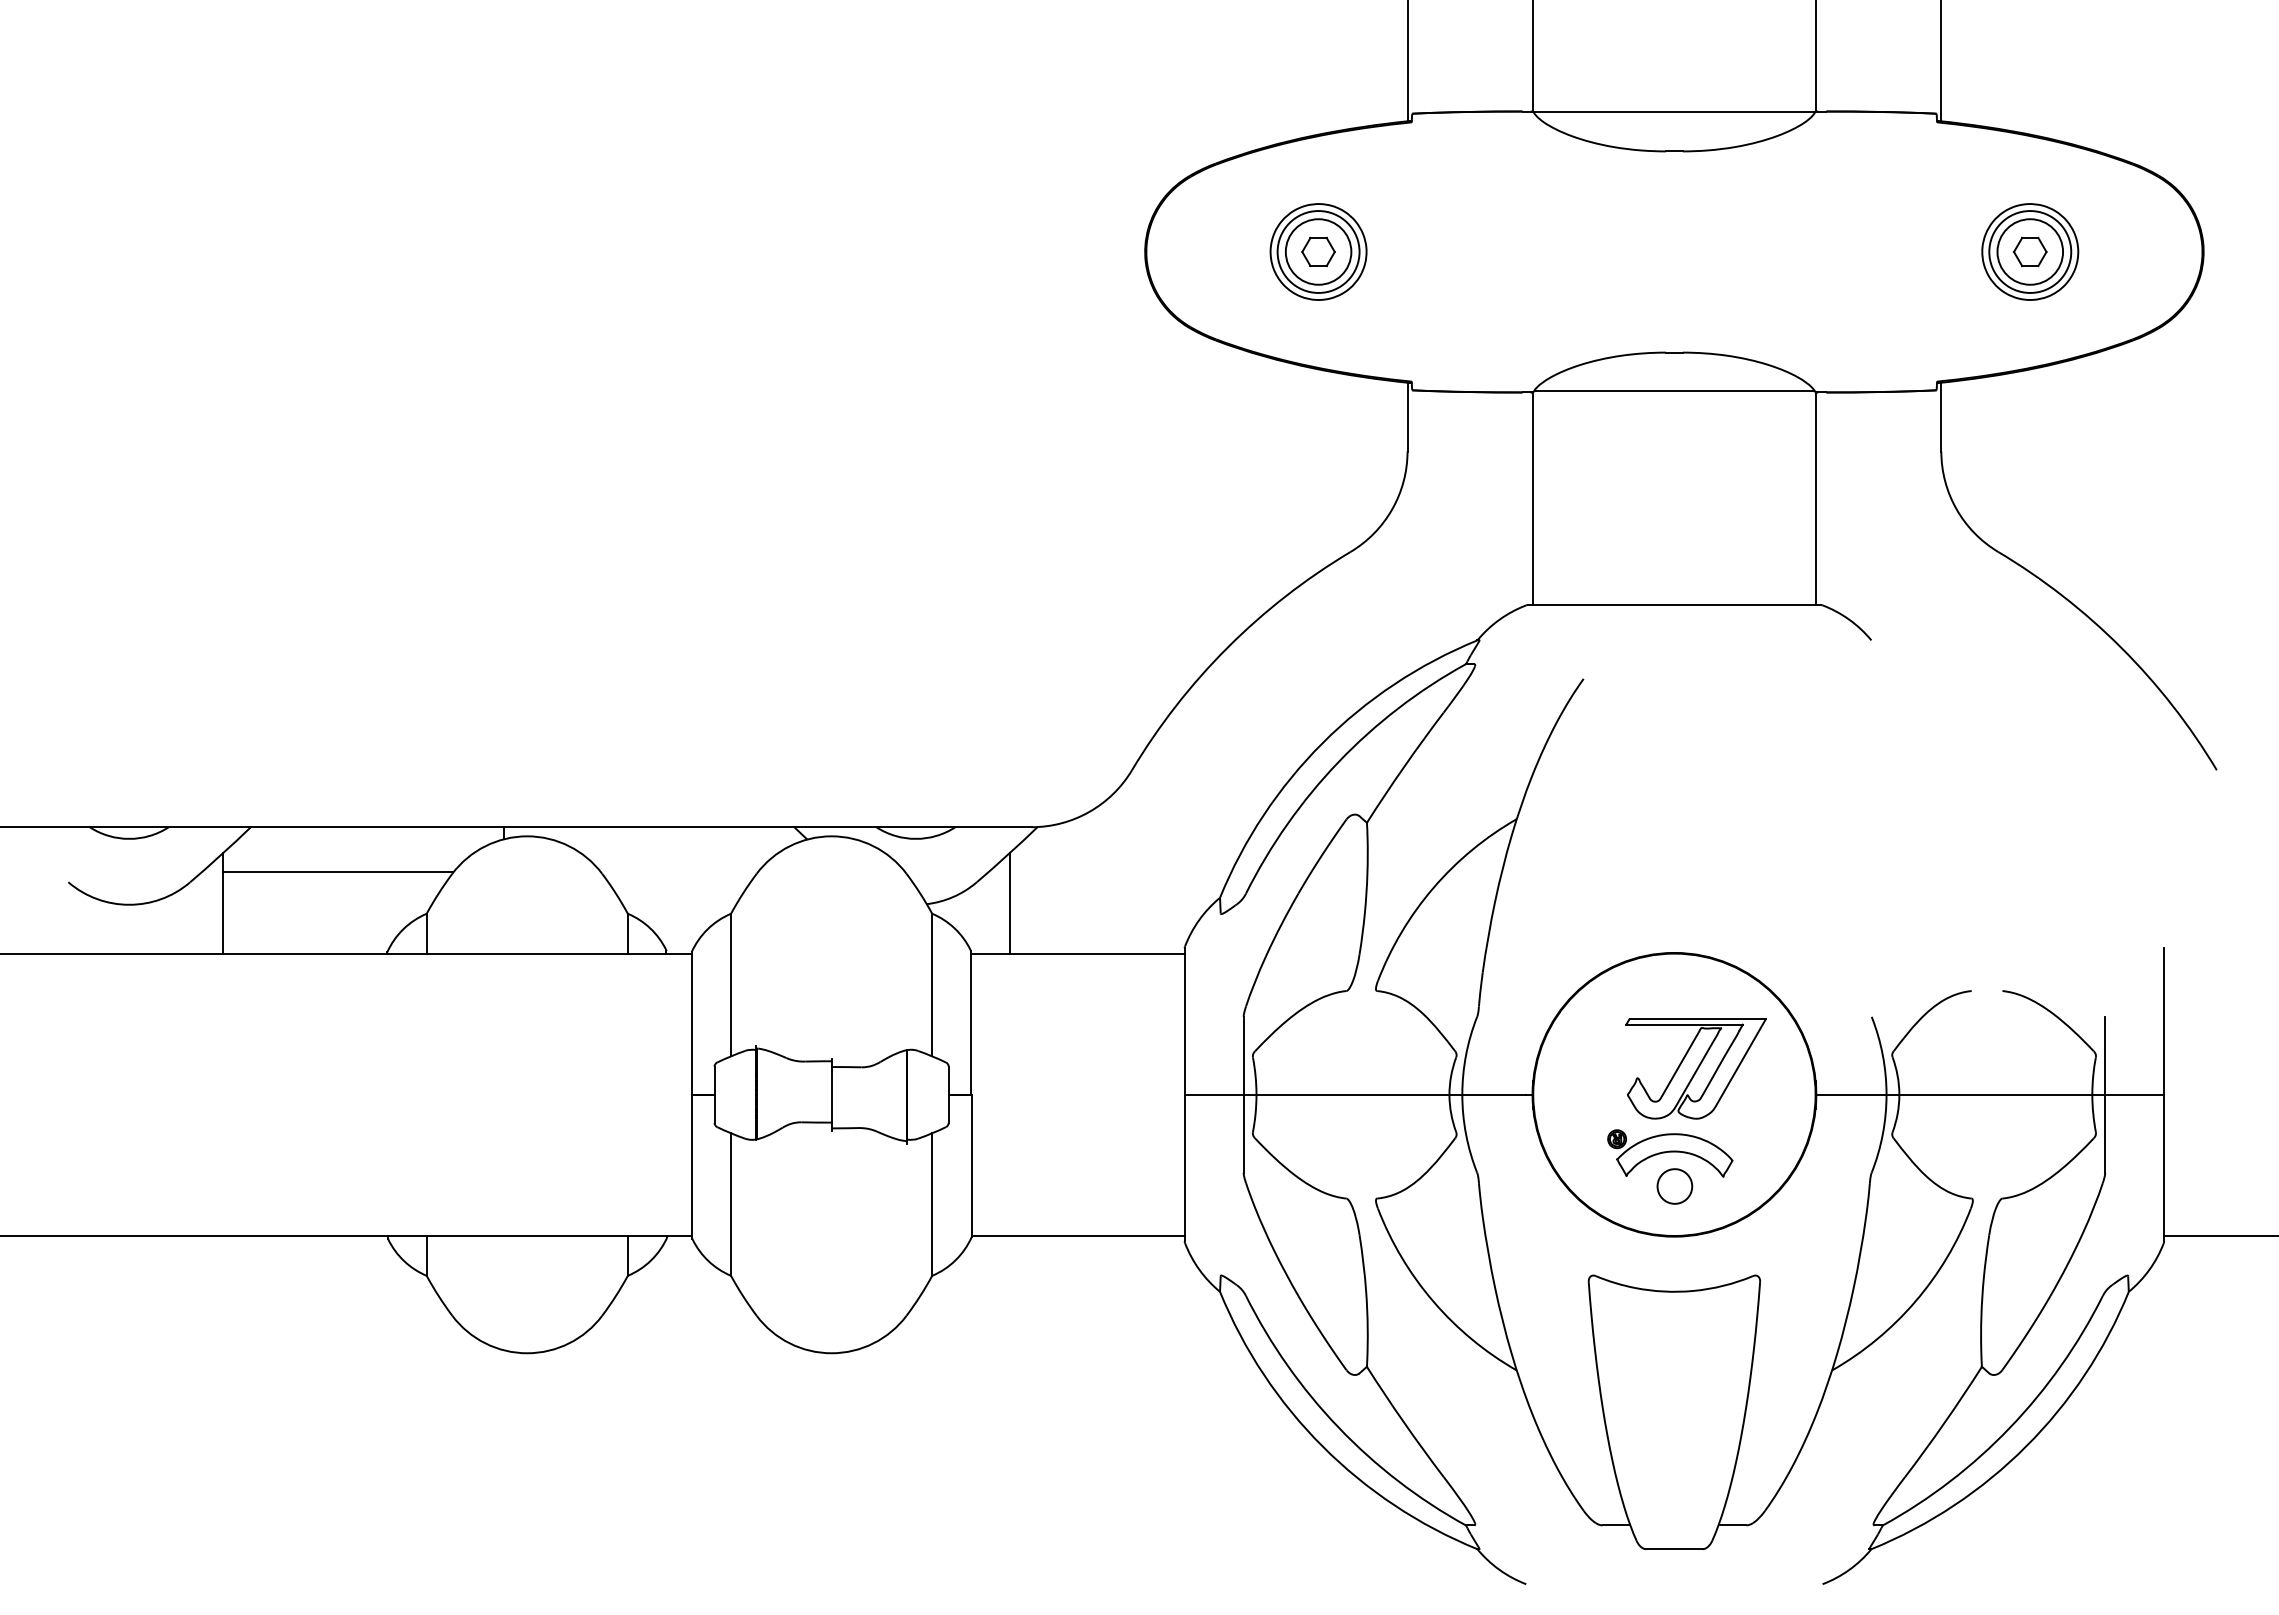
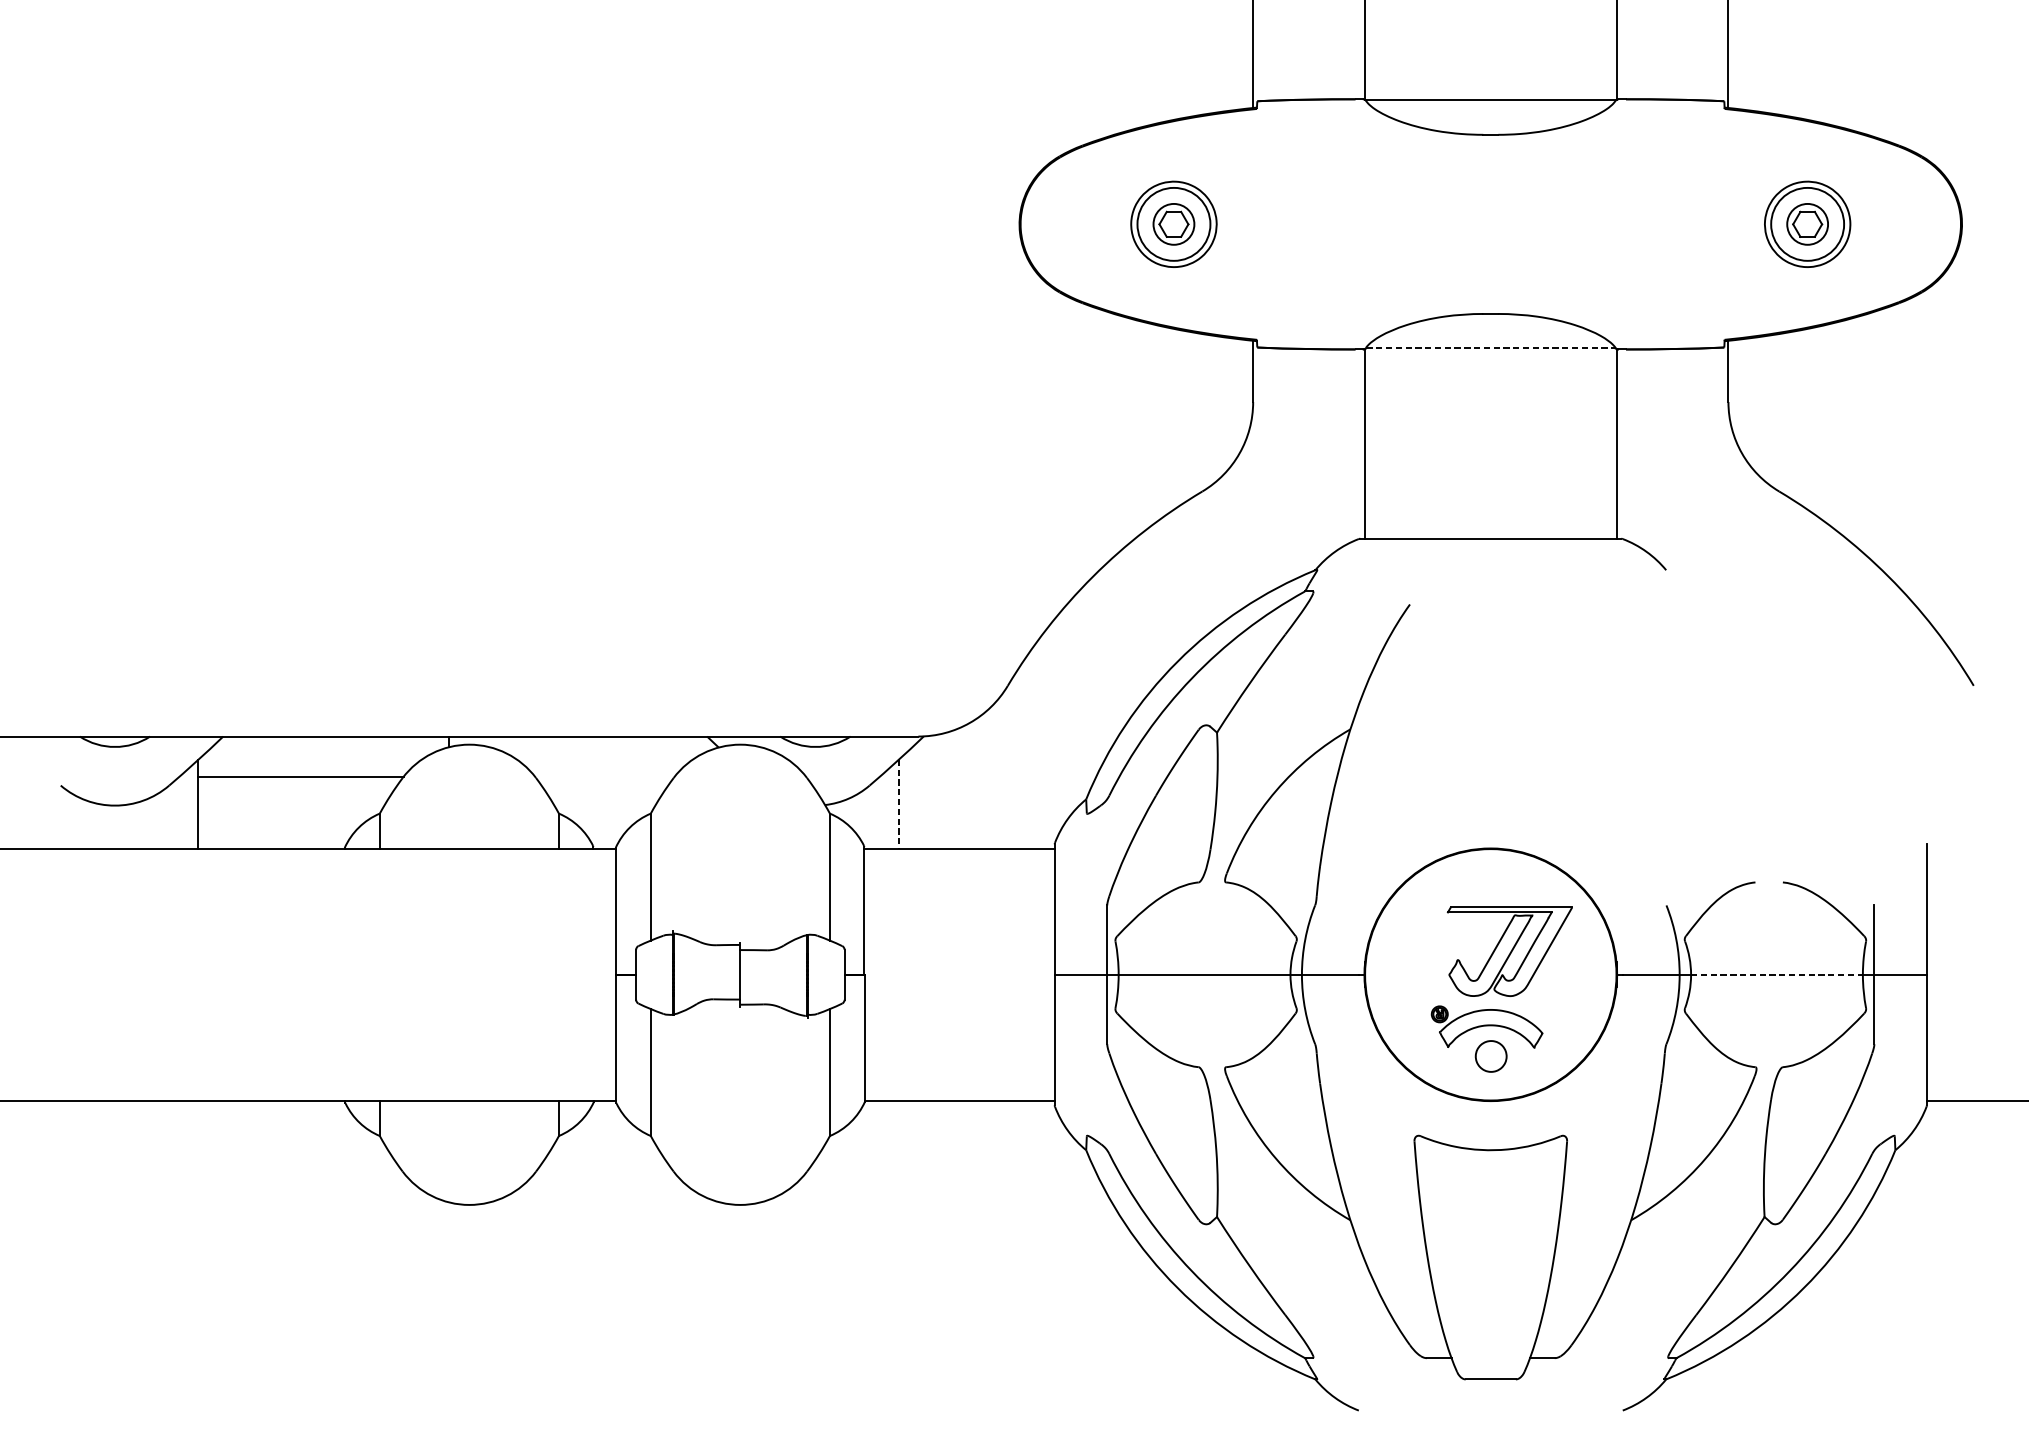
circle: (1318, 251) -> (1173, 223), size x0.7
circle: (2030, 251) -> (1807, 223), size x0.7
line: (1674, 391) -> (1490, 348), solid -> dashed
line: (1009, 903) -> (898, 804), solid -> dashed
line: (1996, 1094) -> (1777, 974), solid -> dashed

